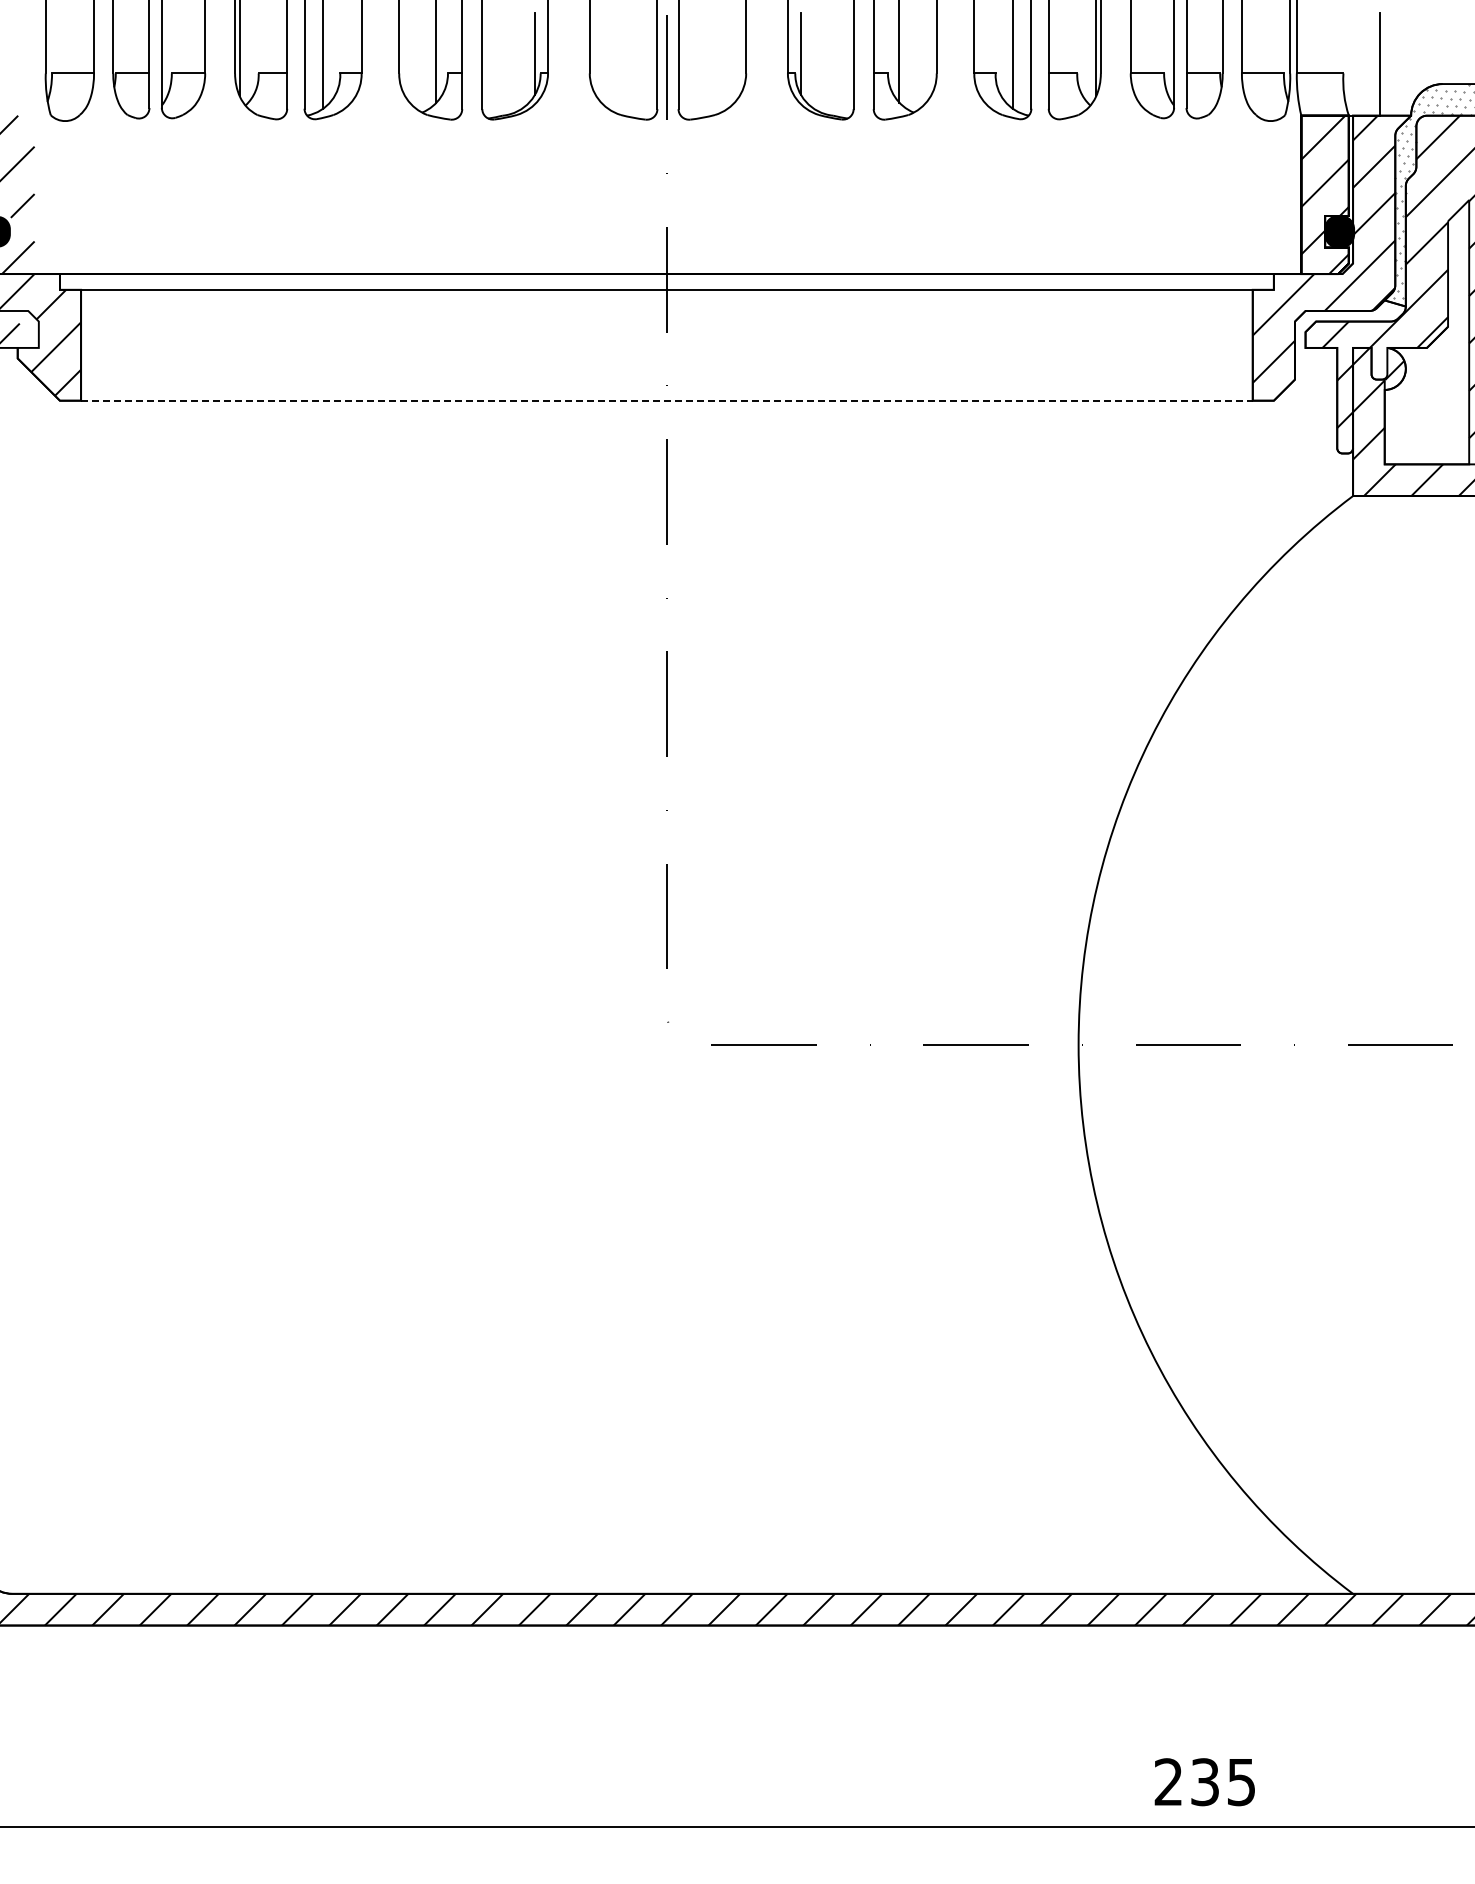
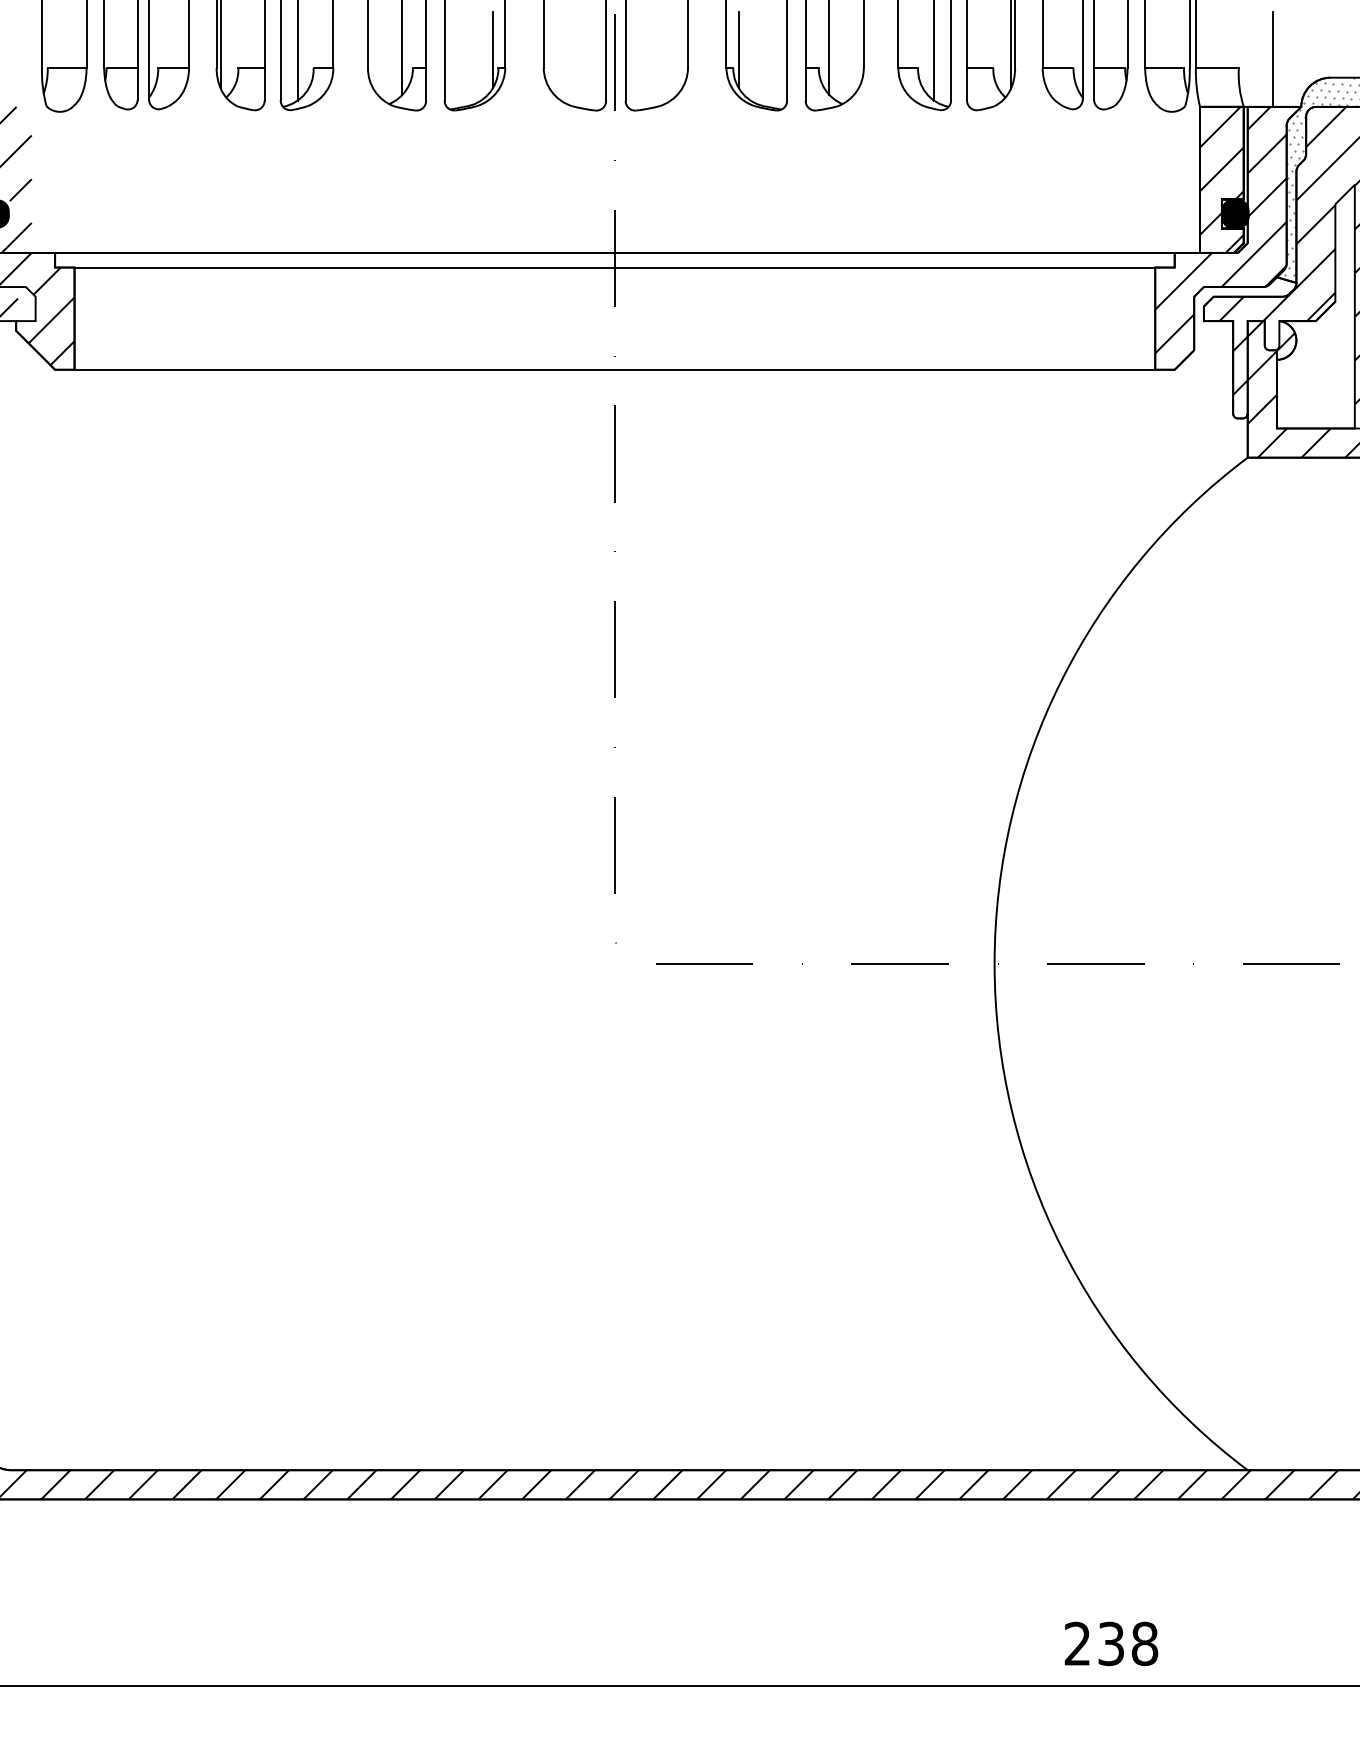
line: (666, 400) -> (614, 369), dashed -> solid
text: (1241, 1782) -> (1144, 1644), 235 -> 238

